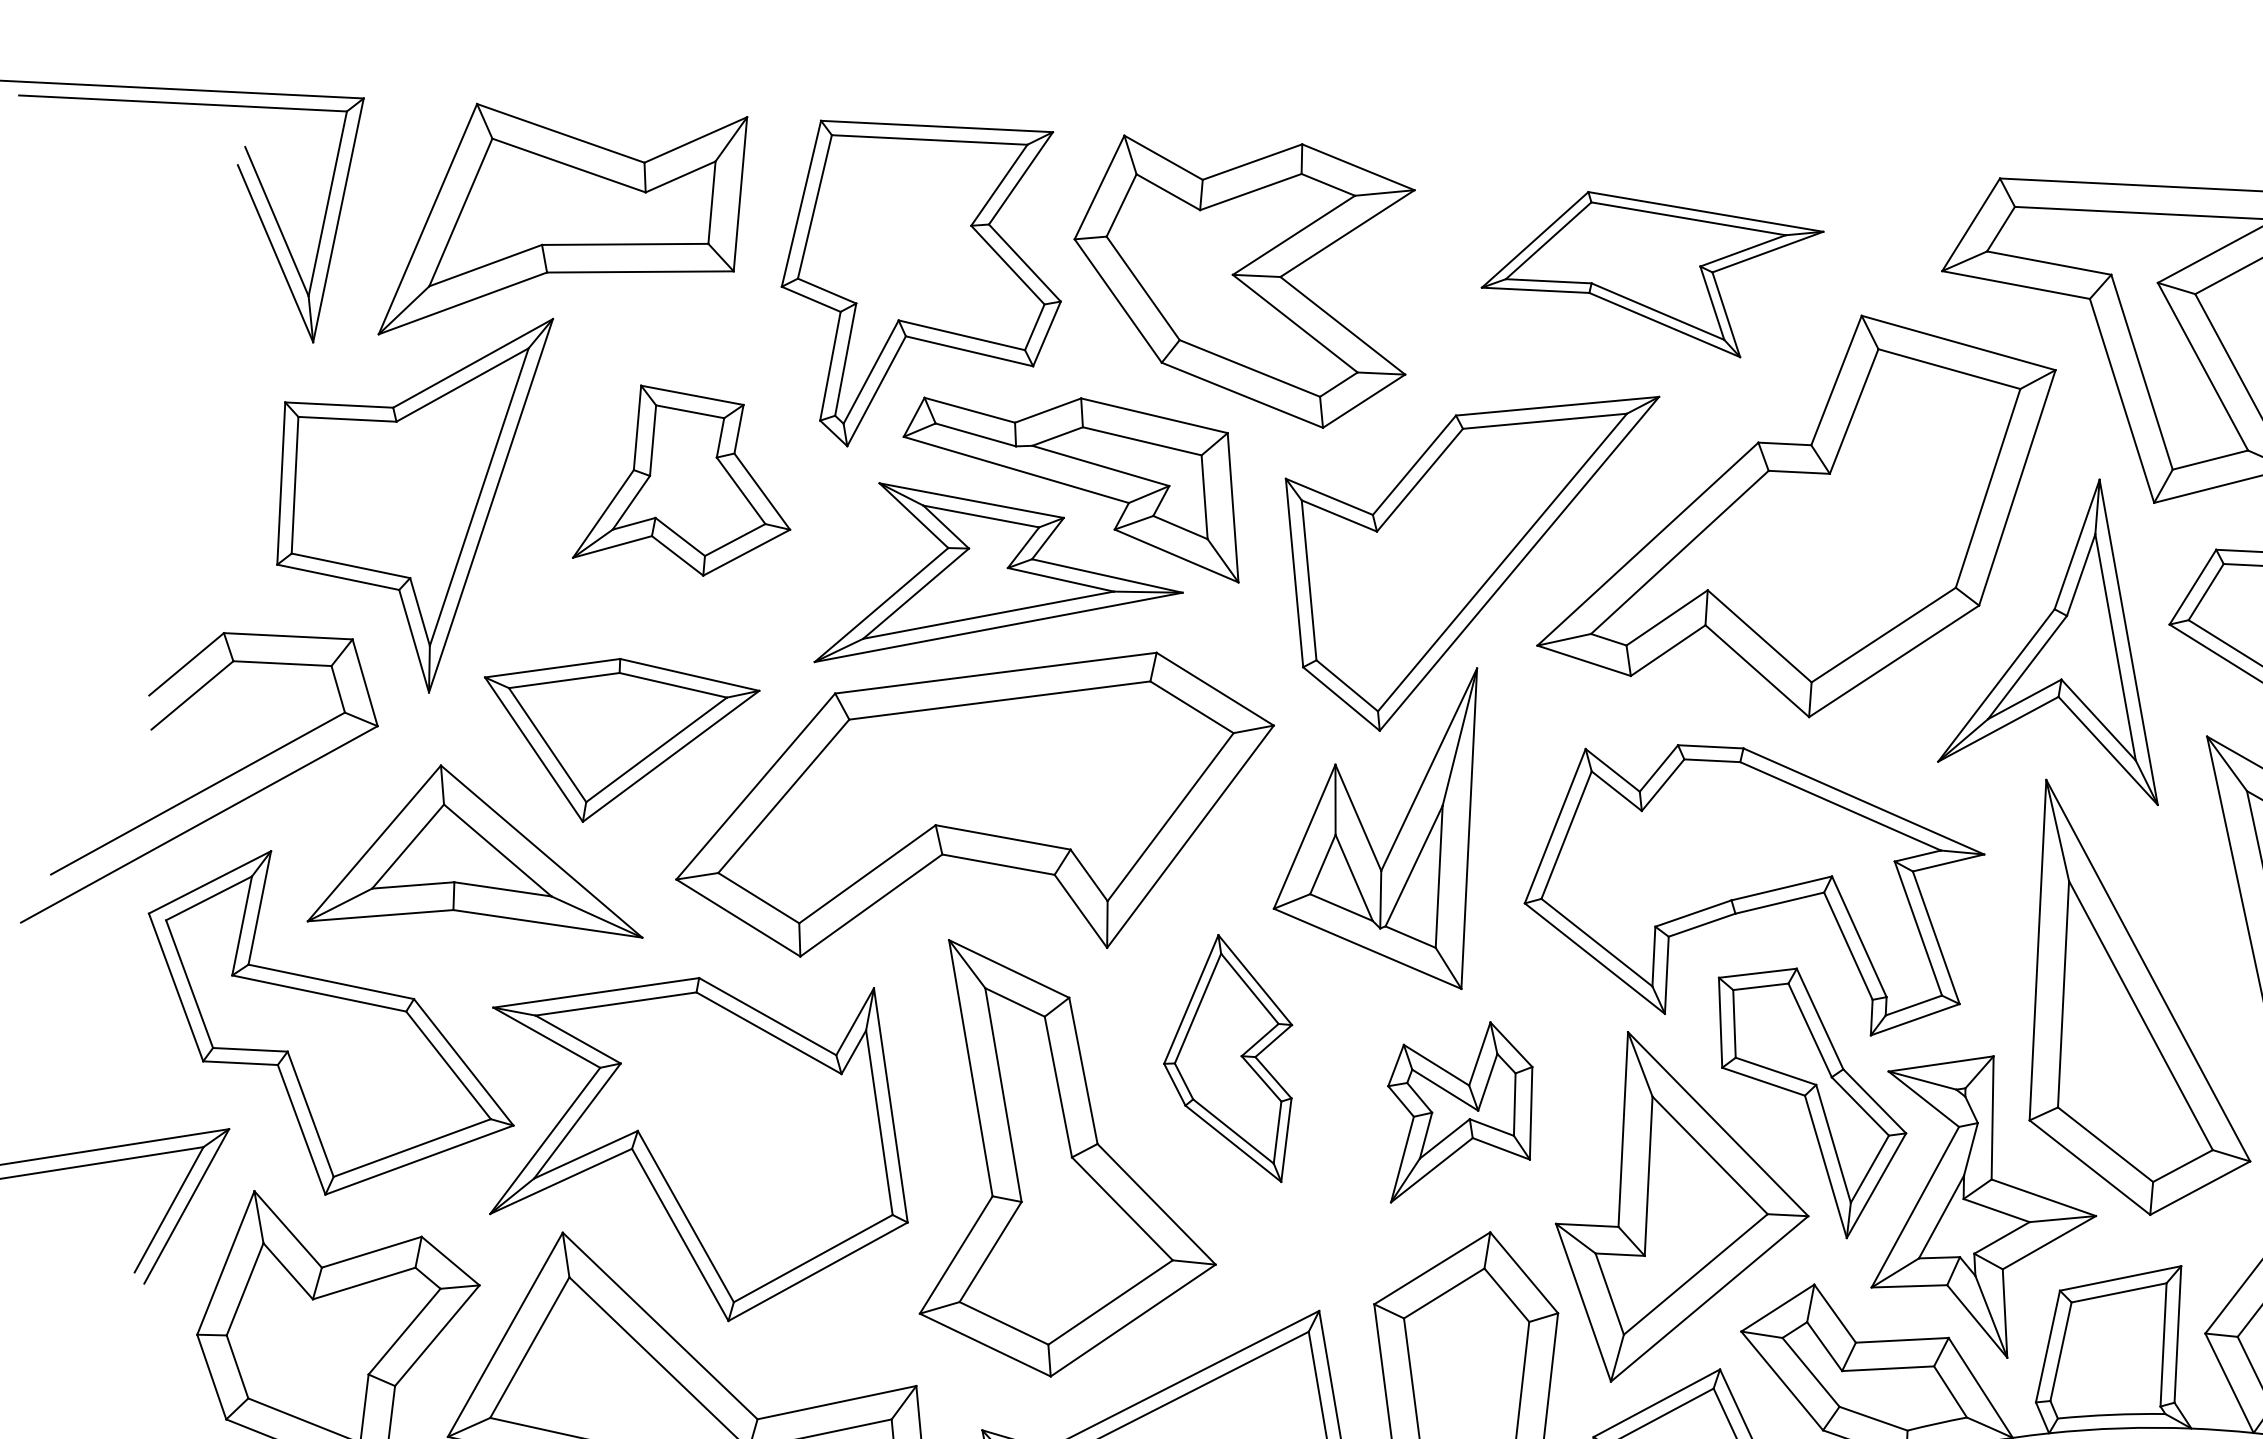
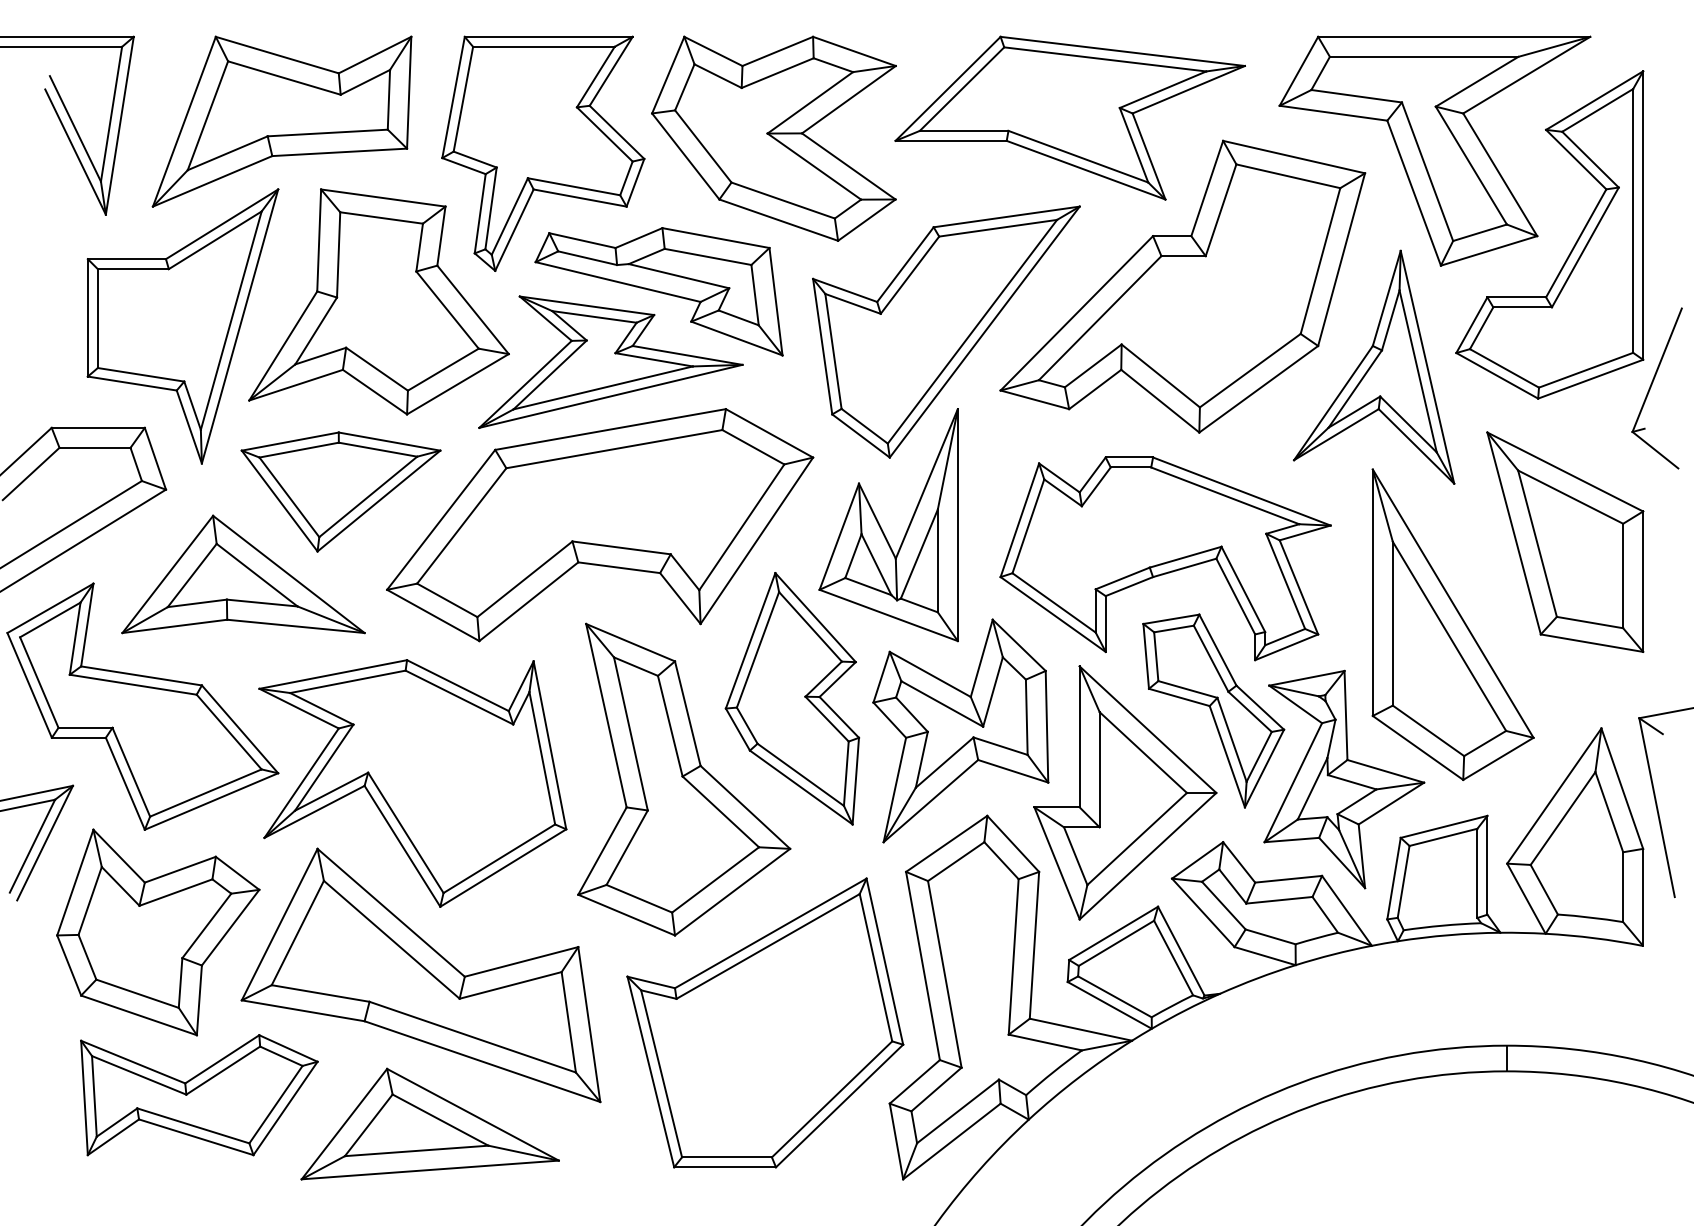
part: (1651, 273) -> (1069, 117), size x1.43
part: (683, 480) -> (378, 301), size x1.67
part: (1229, 1057) -> (792, 698), size x1.43
part: (1459, 1112) -> (960, 730), size x1.67

